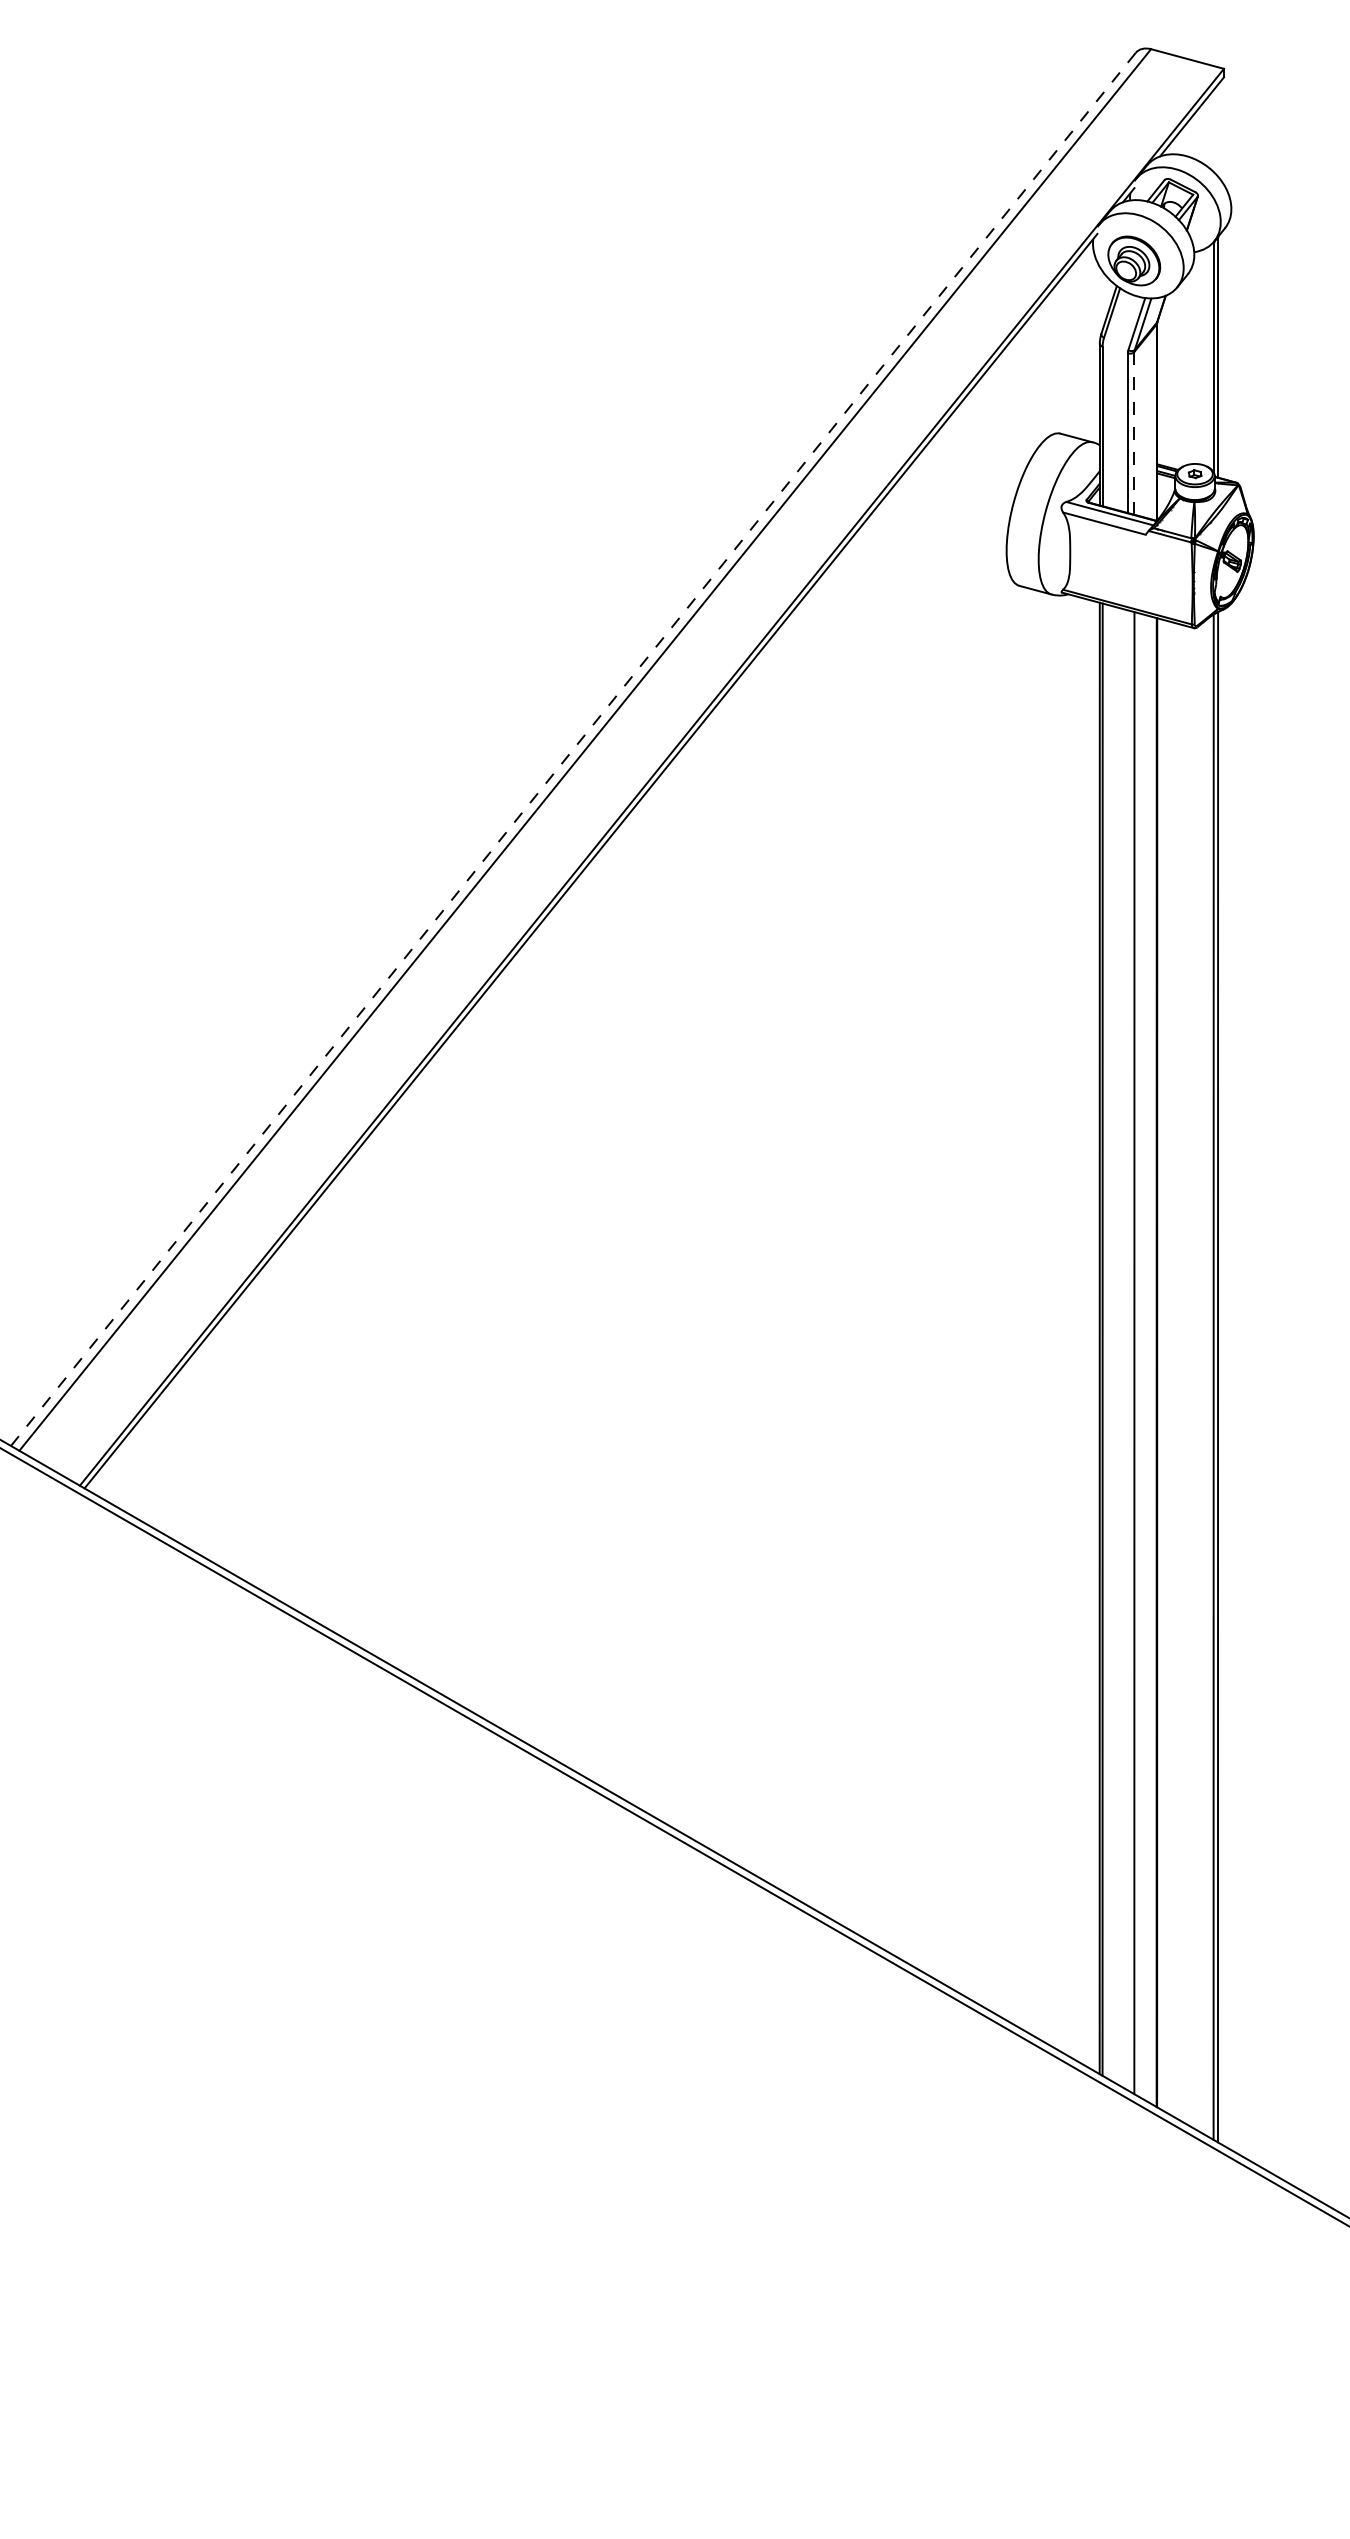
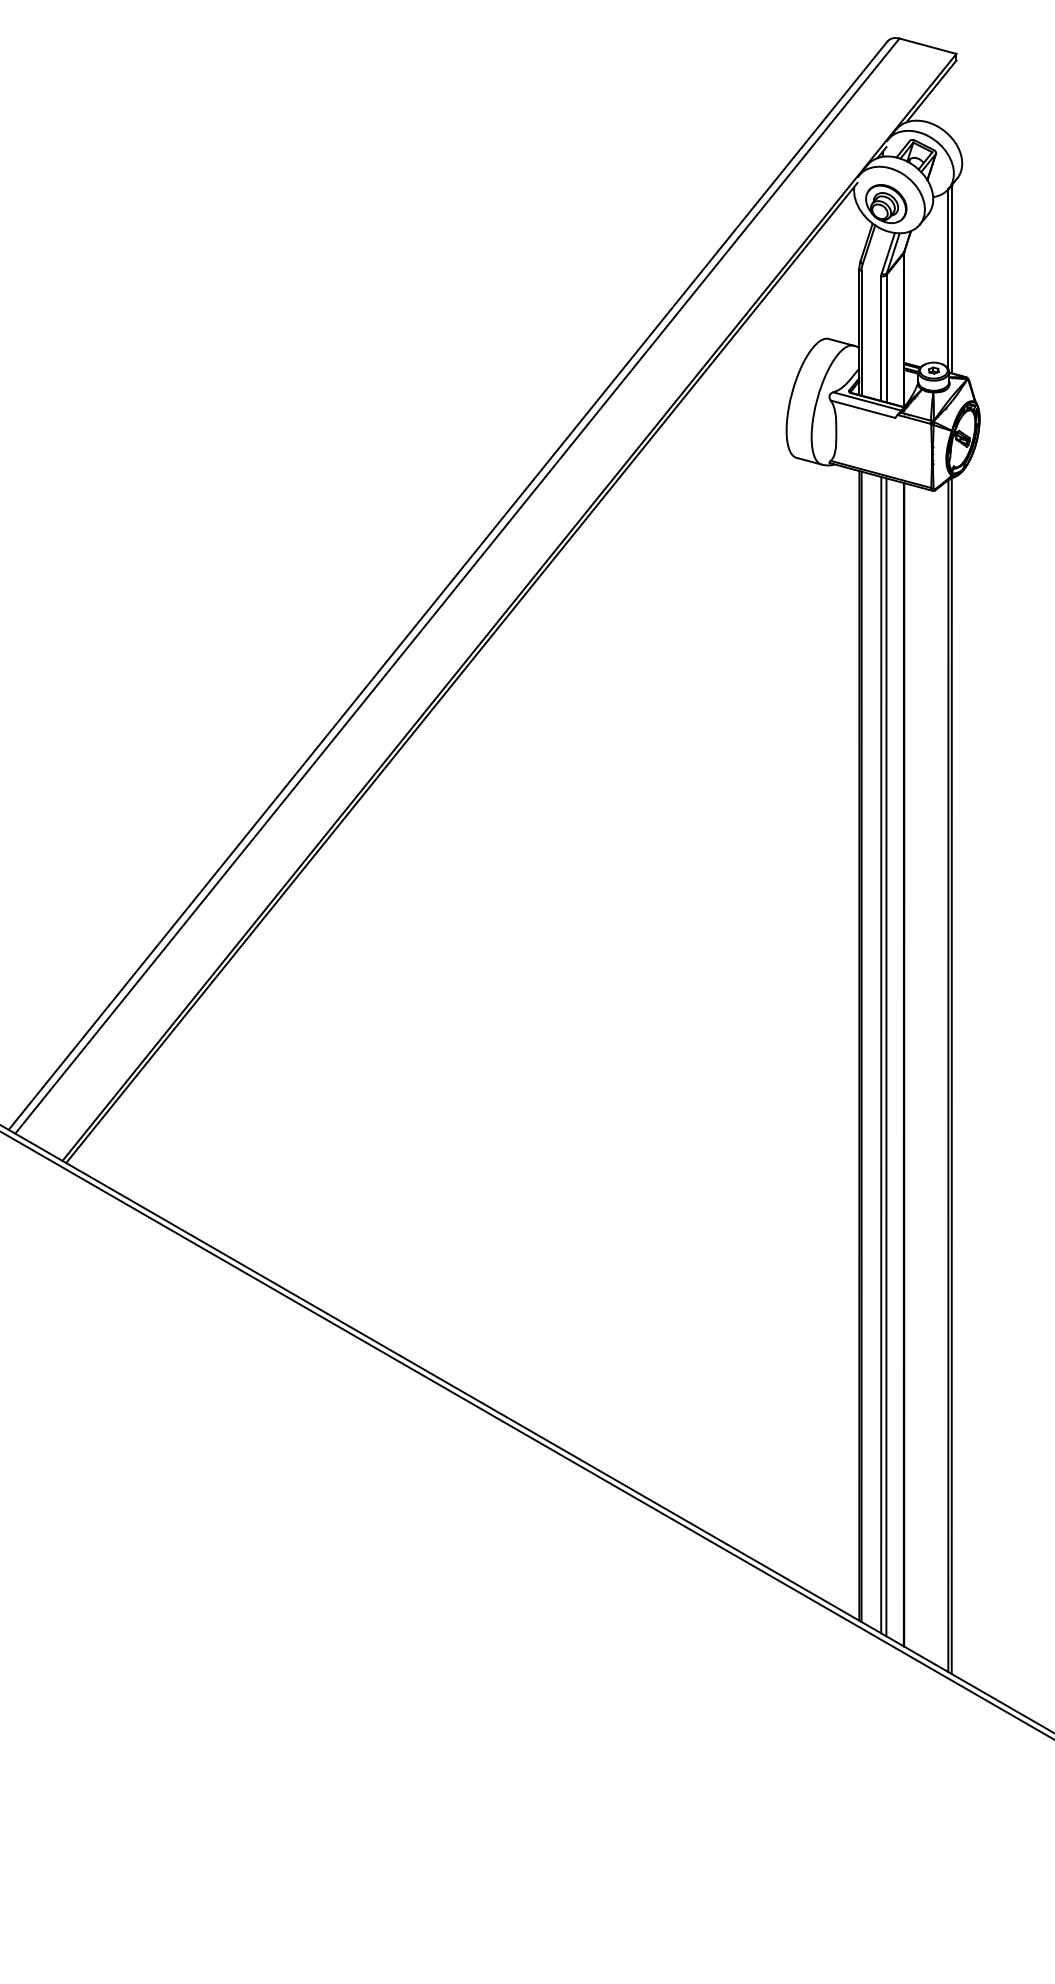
line: (1134, 433) -> (886, 338), dashed -> solid
line: (573, 749) -> (448, 585), dashed -> solid
line: (1128, 1349) -> (881, 1054), added

